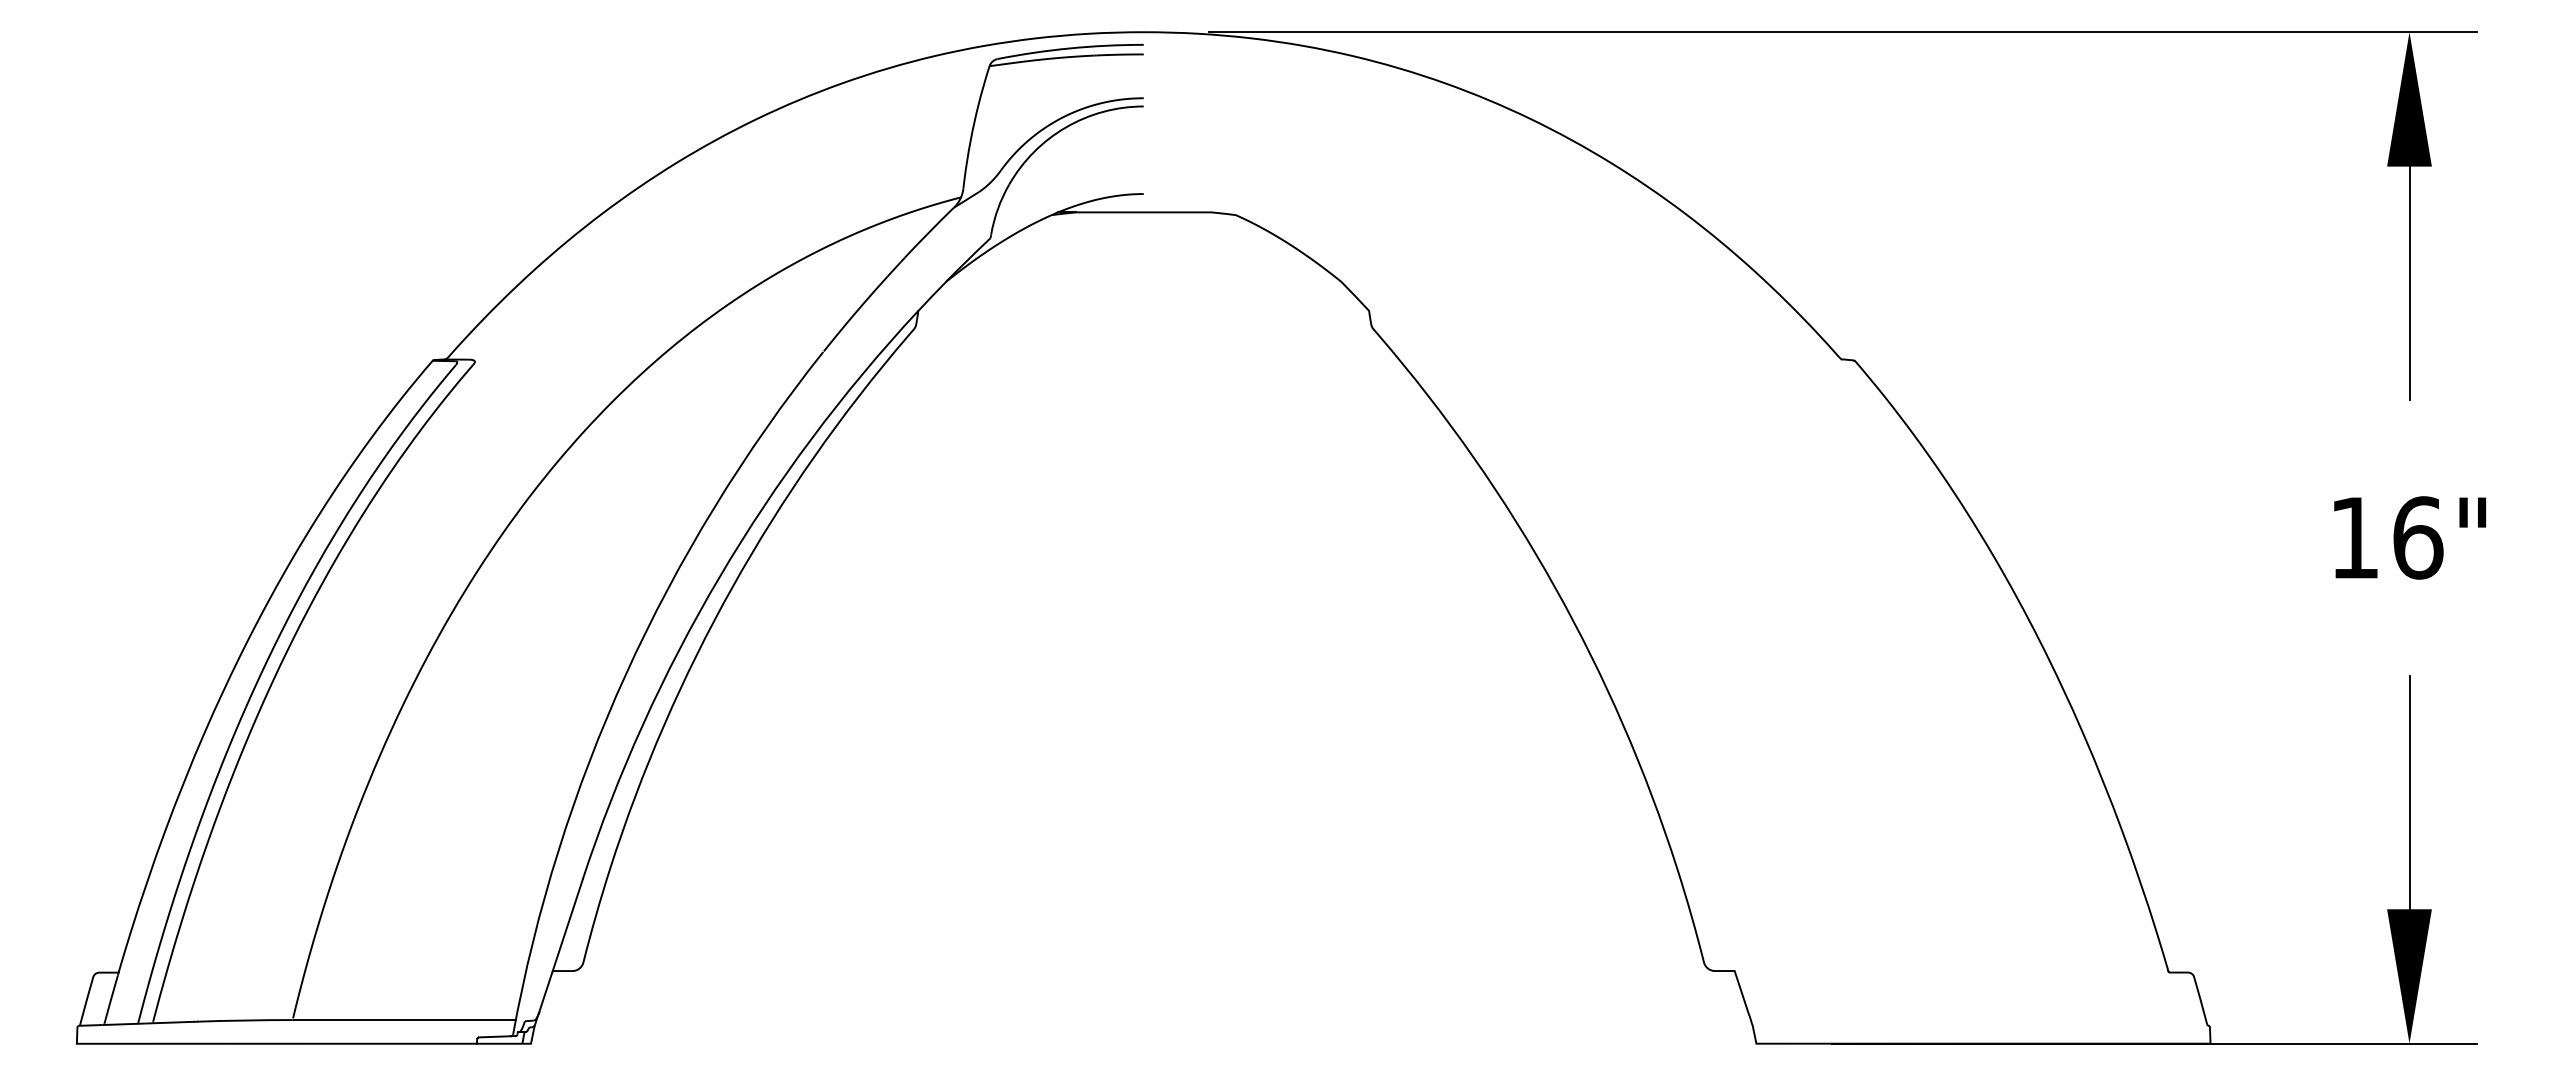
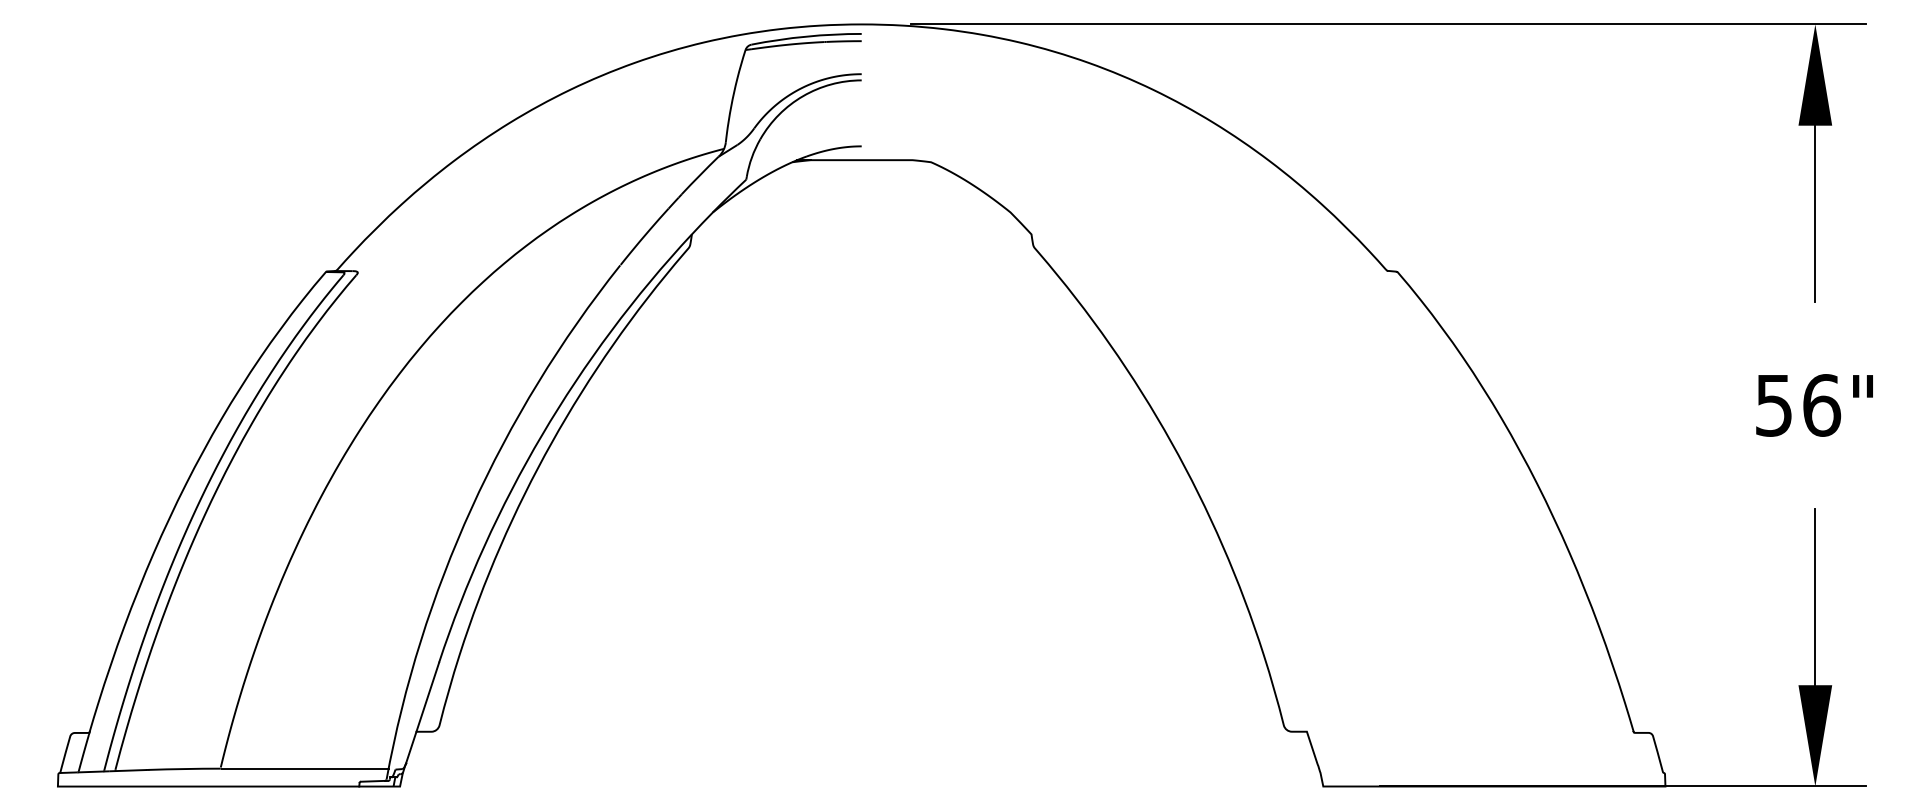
text: (2353, 538) -> (1773, 405), 16" -> 56"

